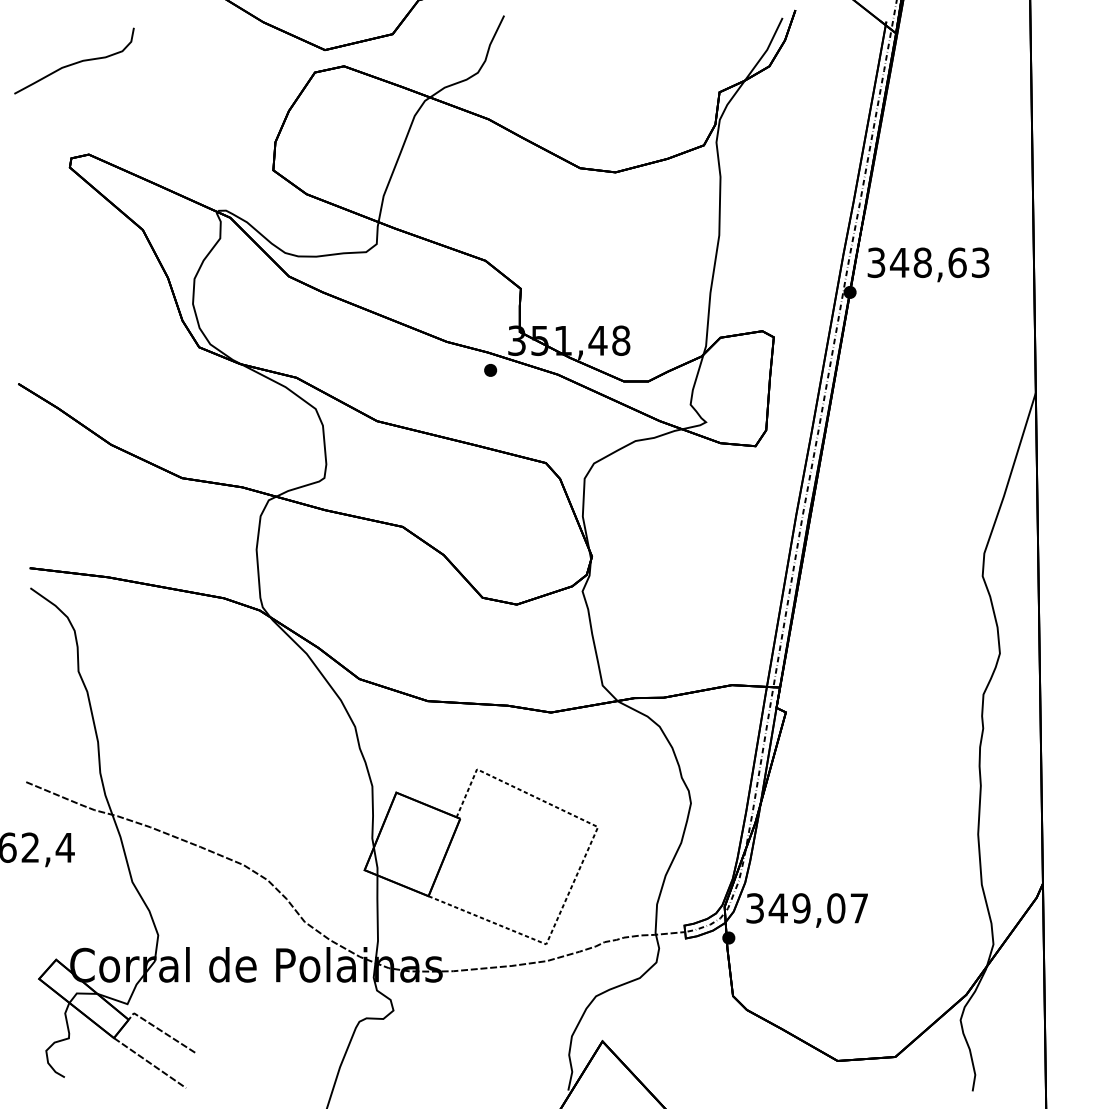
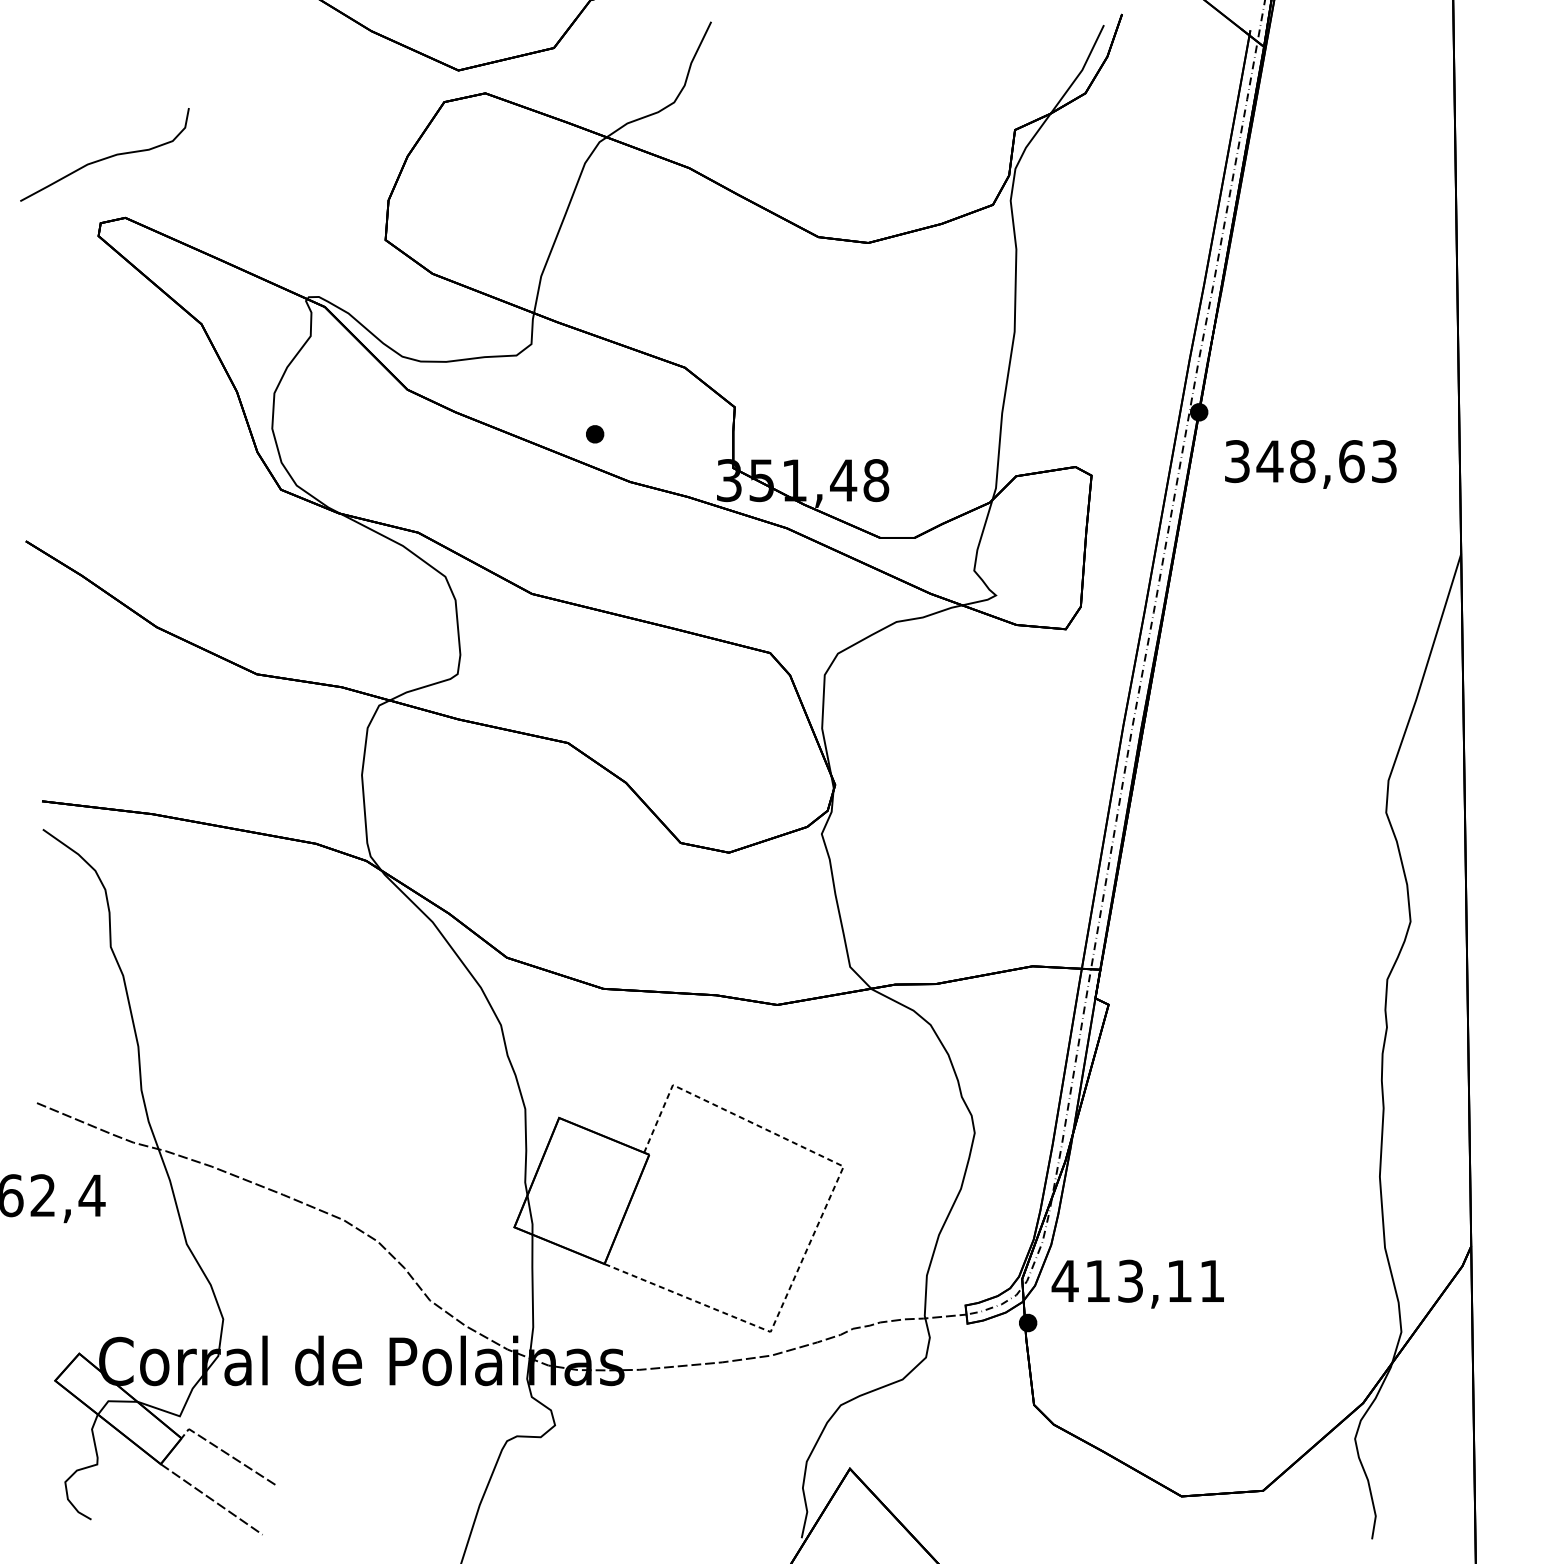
curve: (74, 62) -> (104, 157), moved
text: (928, 264) -> (1310, 464), moved
part: (490, 370) -> (595, 434), moved
text: (806, 907) -> (1137, 1280), 349,07 -> 413,11

